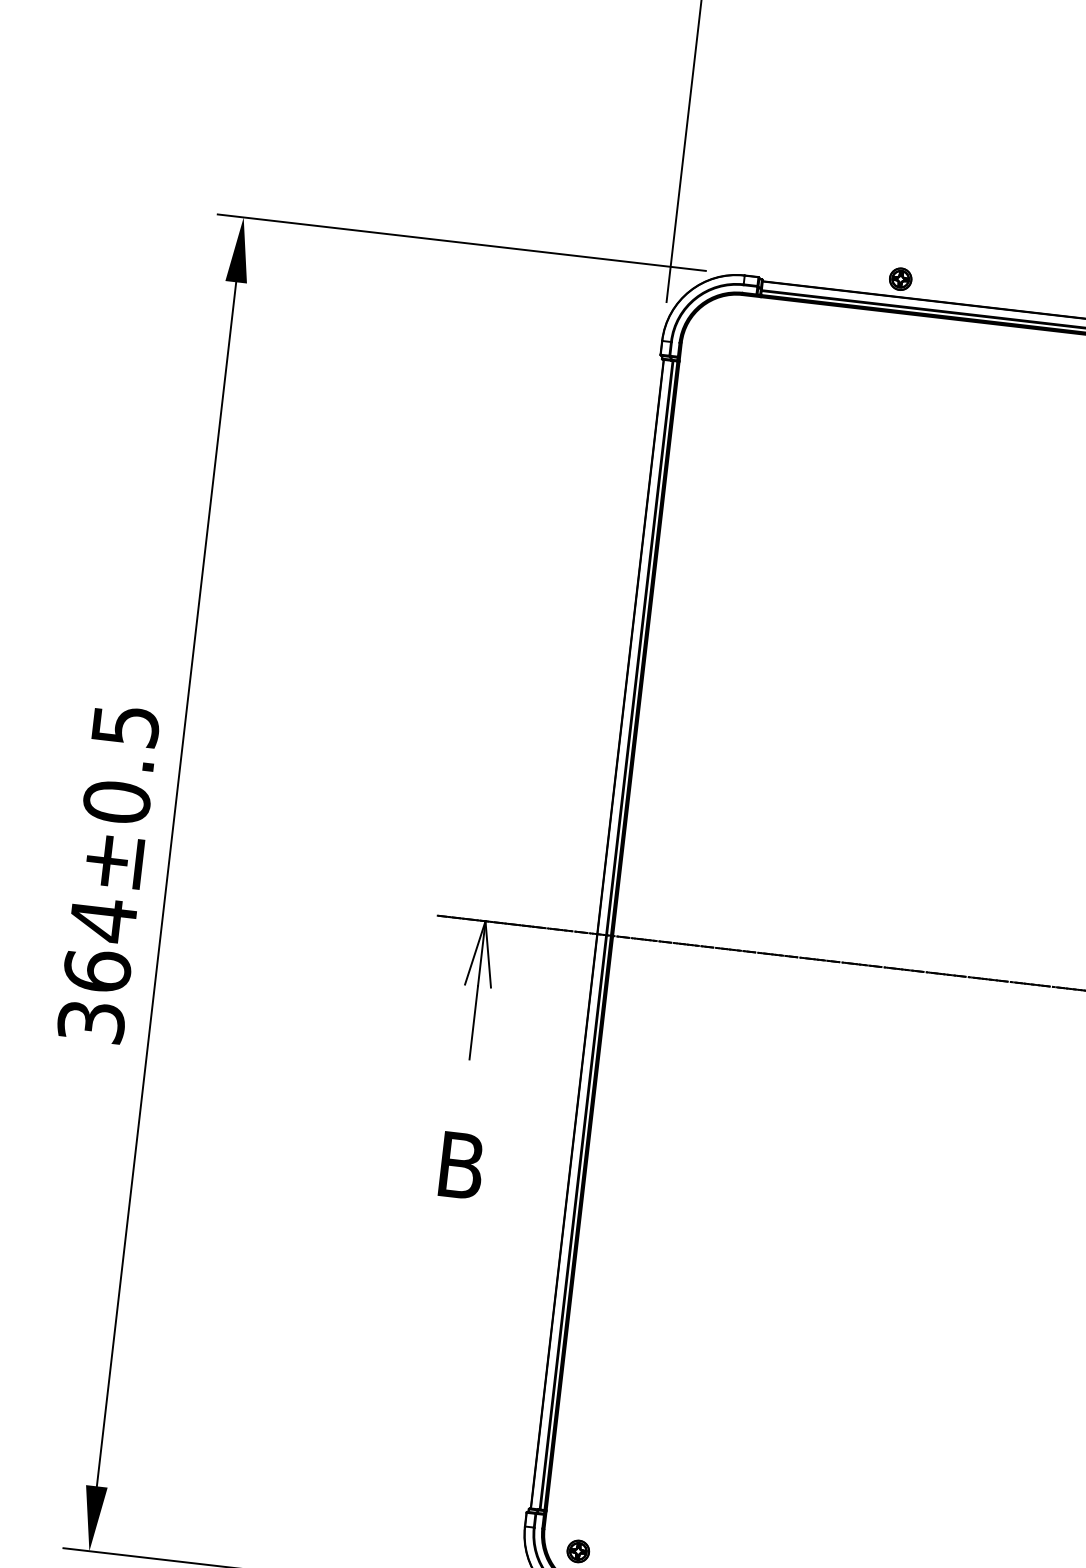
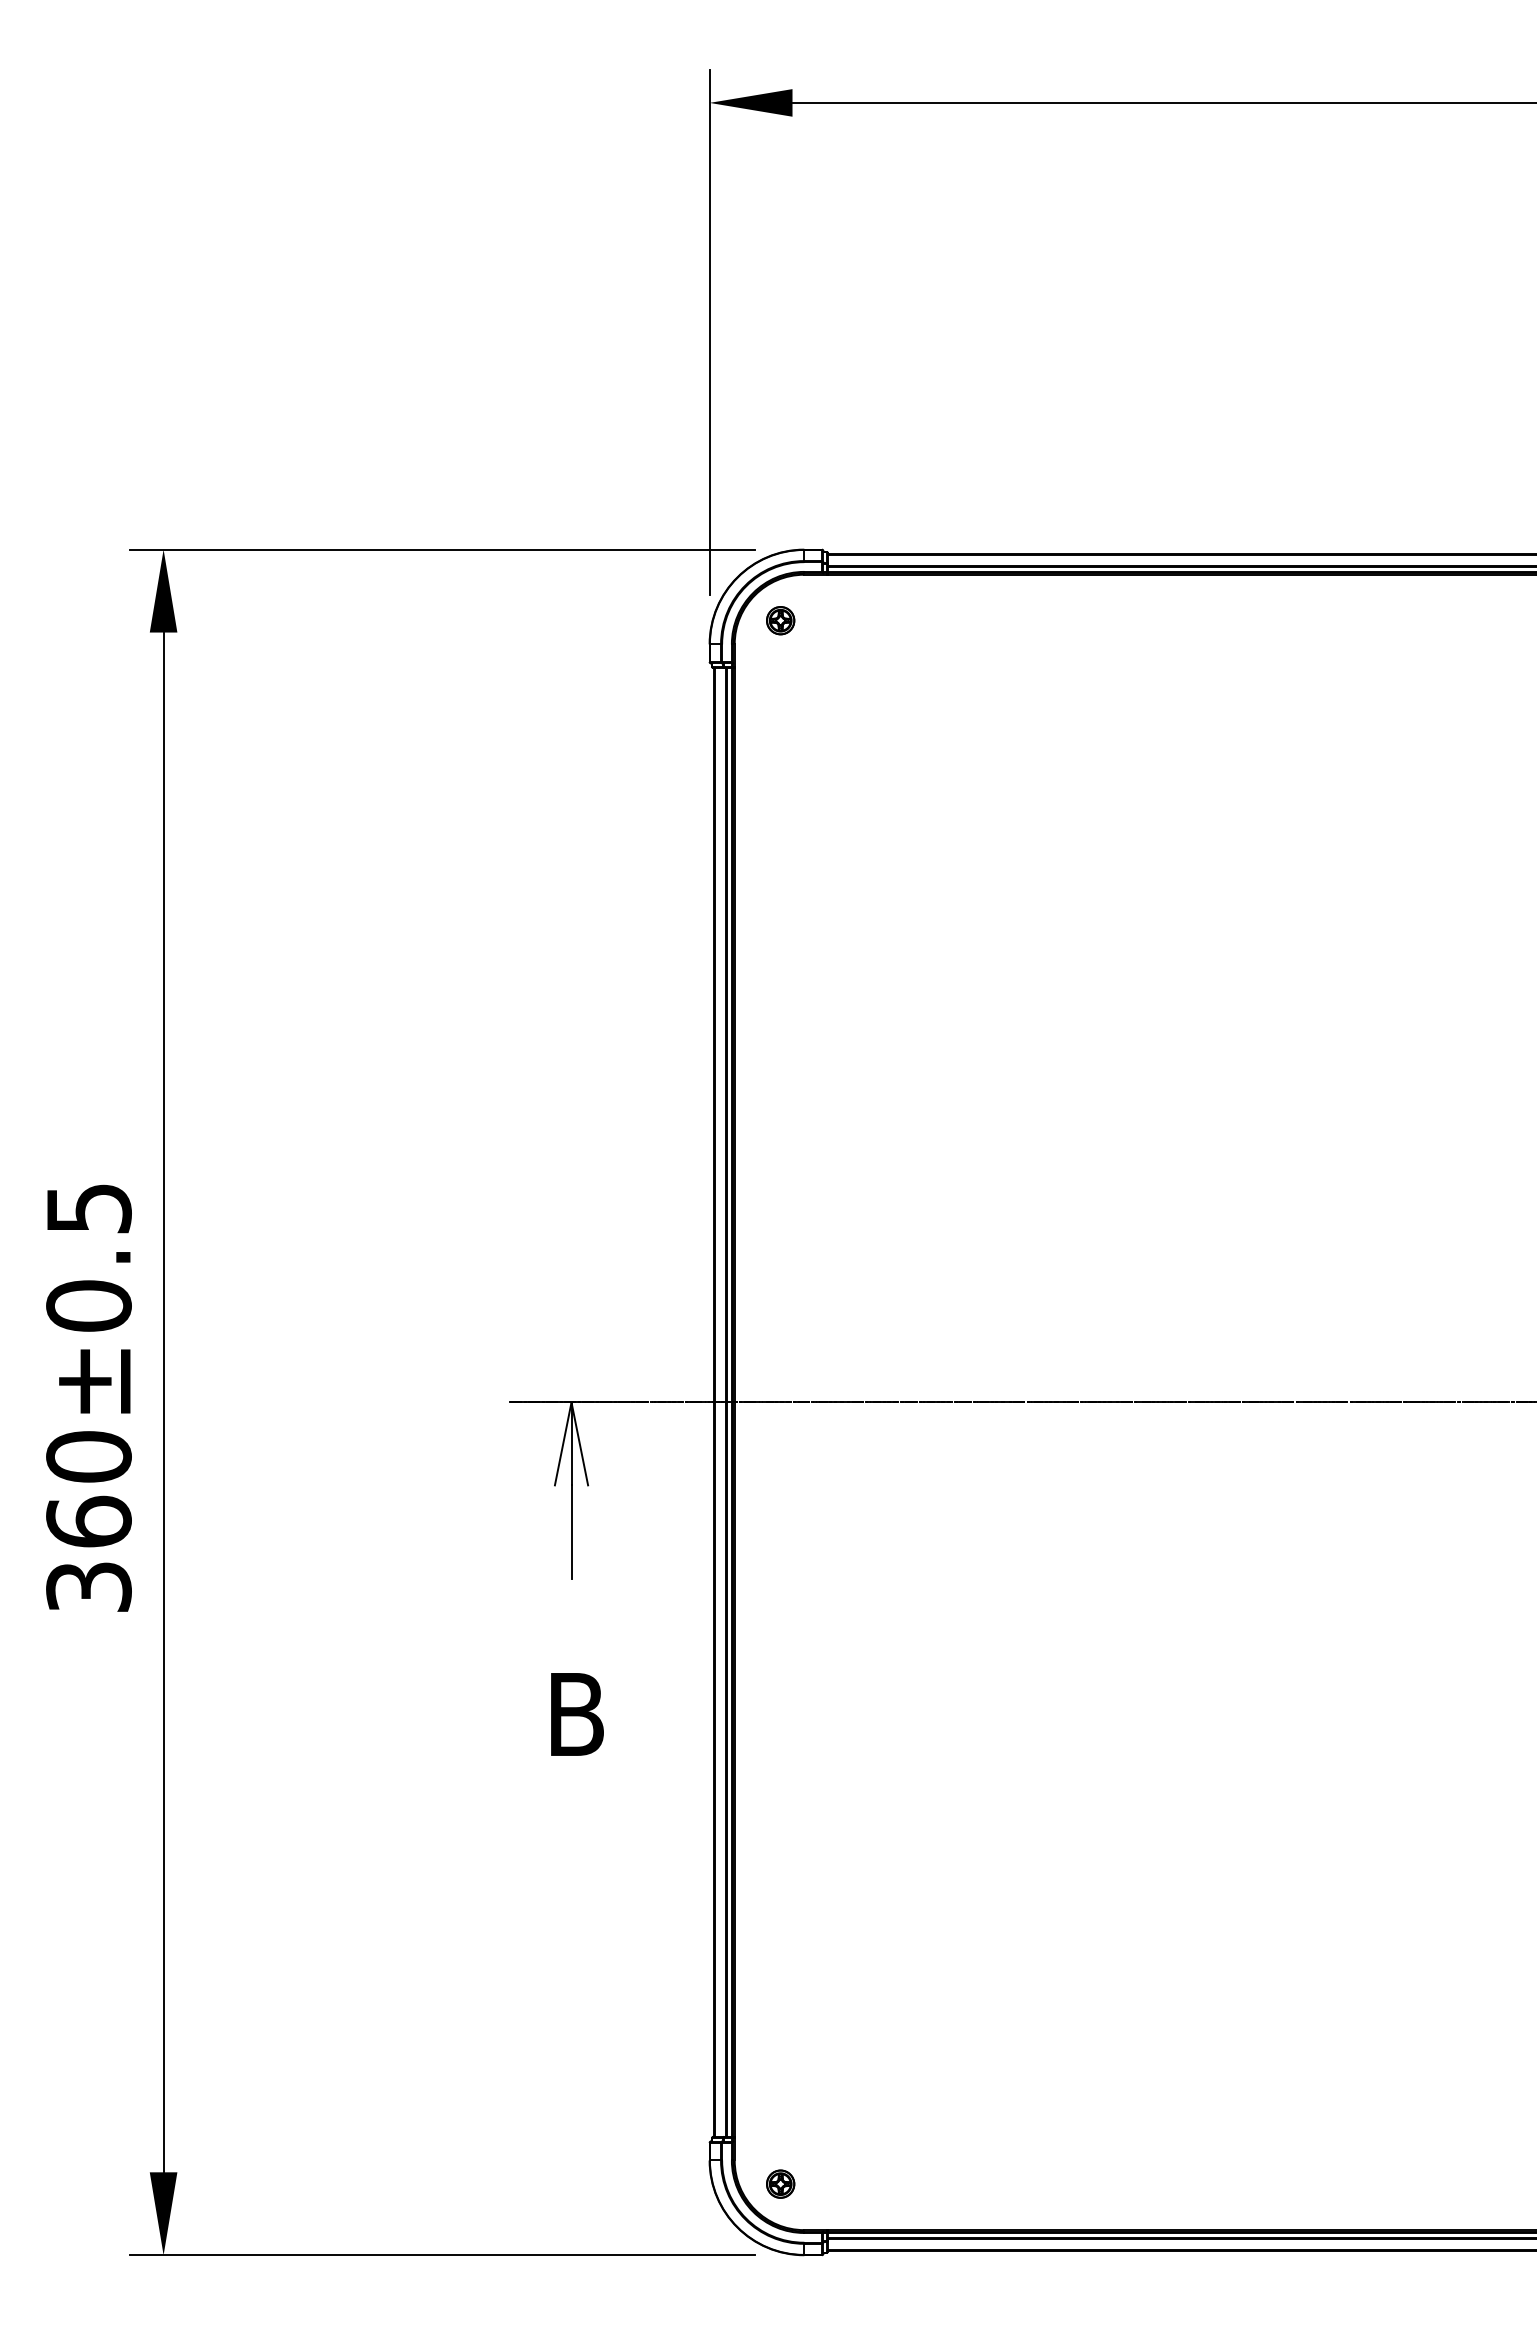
part: (900, 279) -> (780, 620), moved
text: (102, 920) -> (88, 1457), 364±0.5 -> 360±0.5

